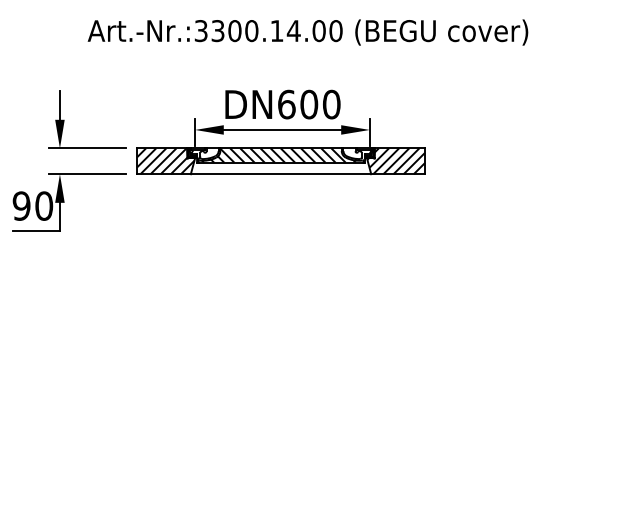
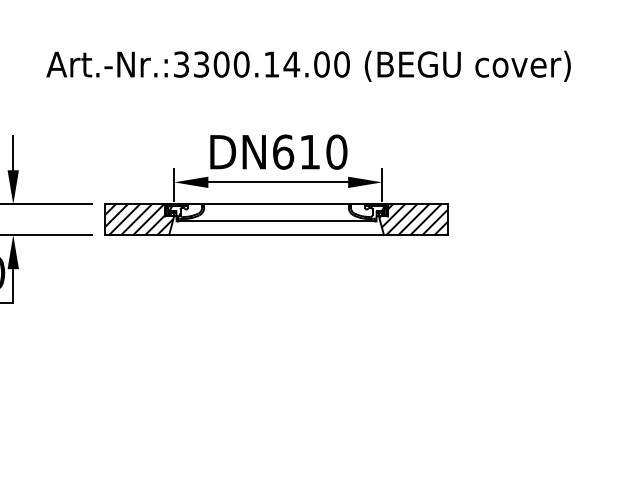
text: (309, 104) -> (310, 152), DN600 -> DN610
hatch: (278, 155) -> (273, 212), removed

